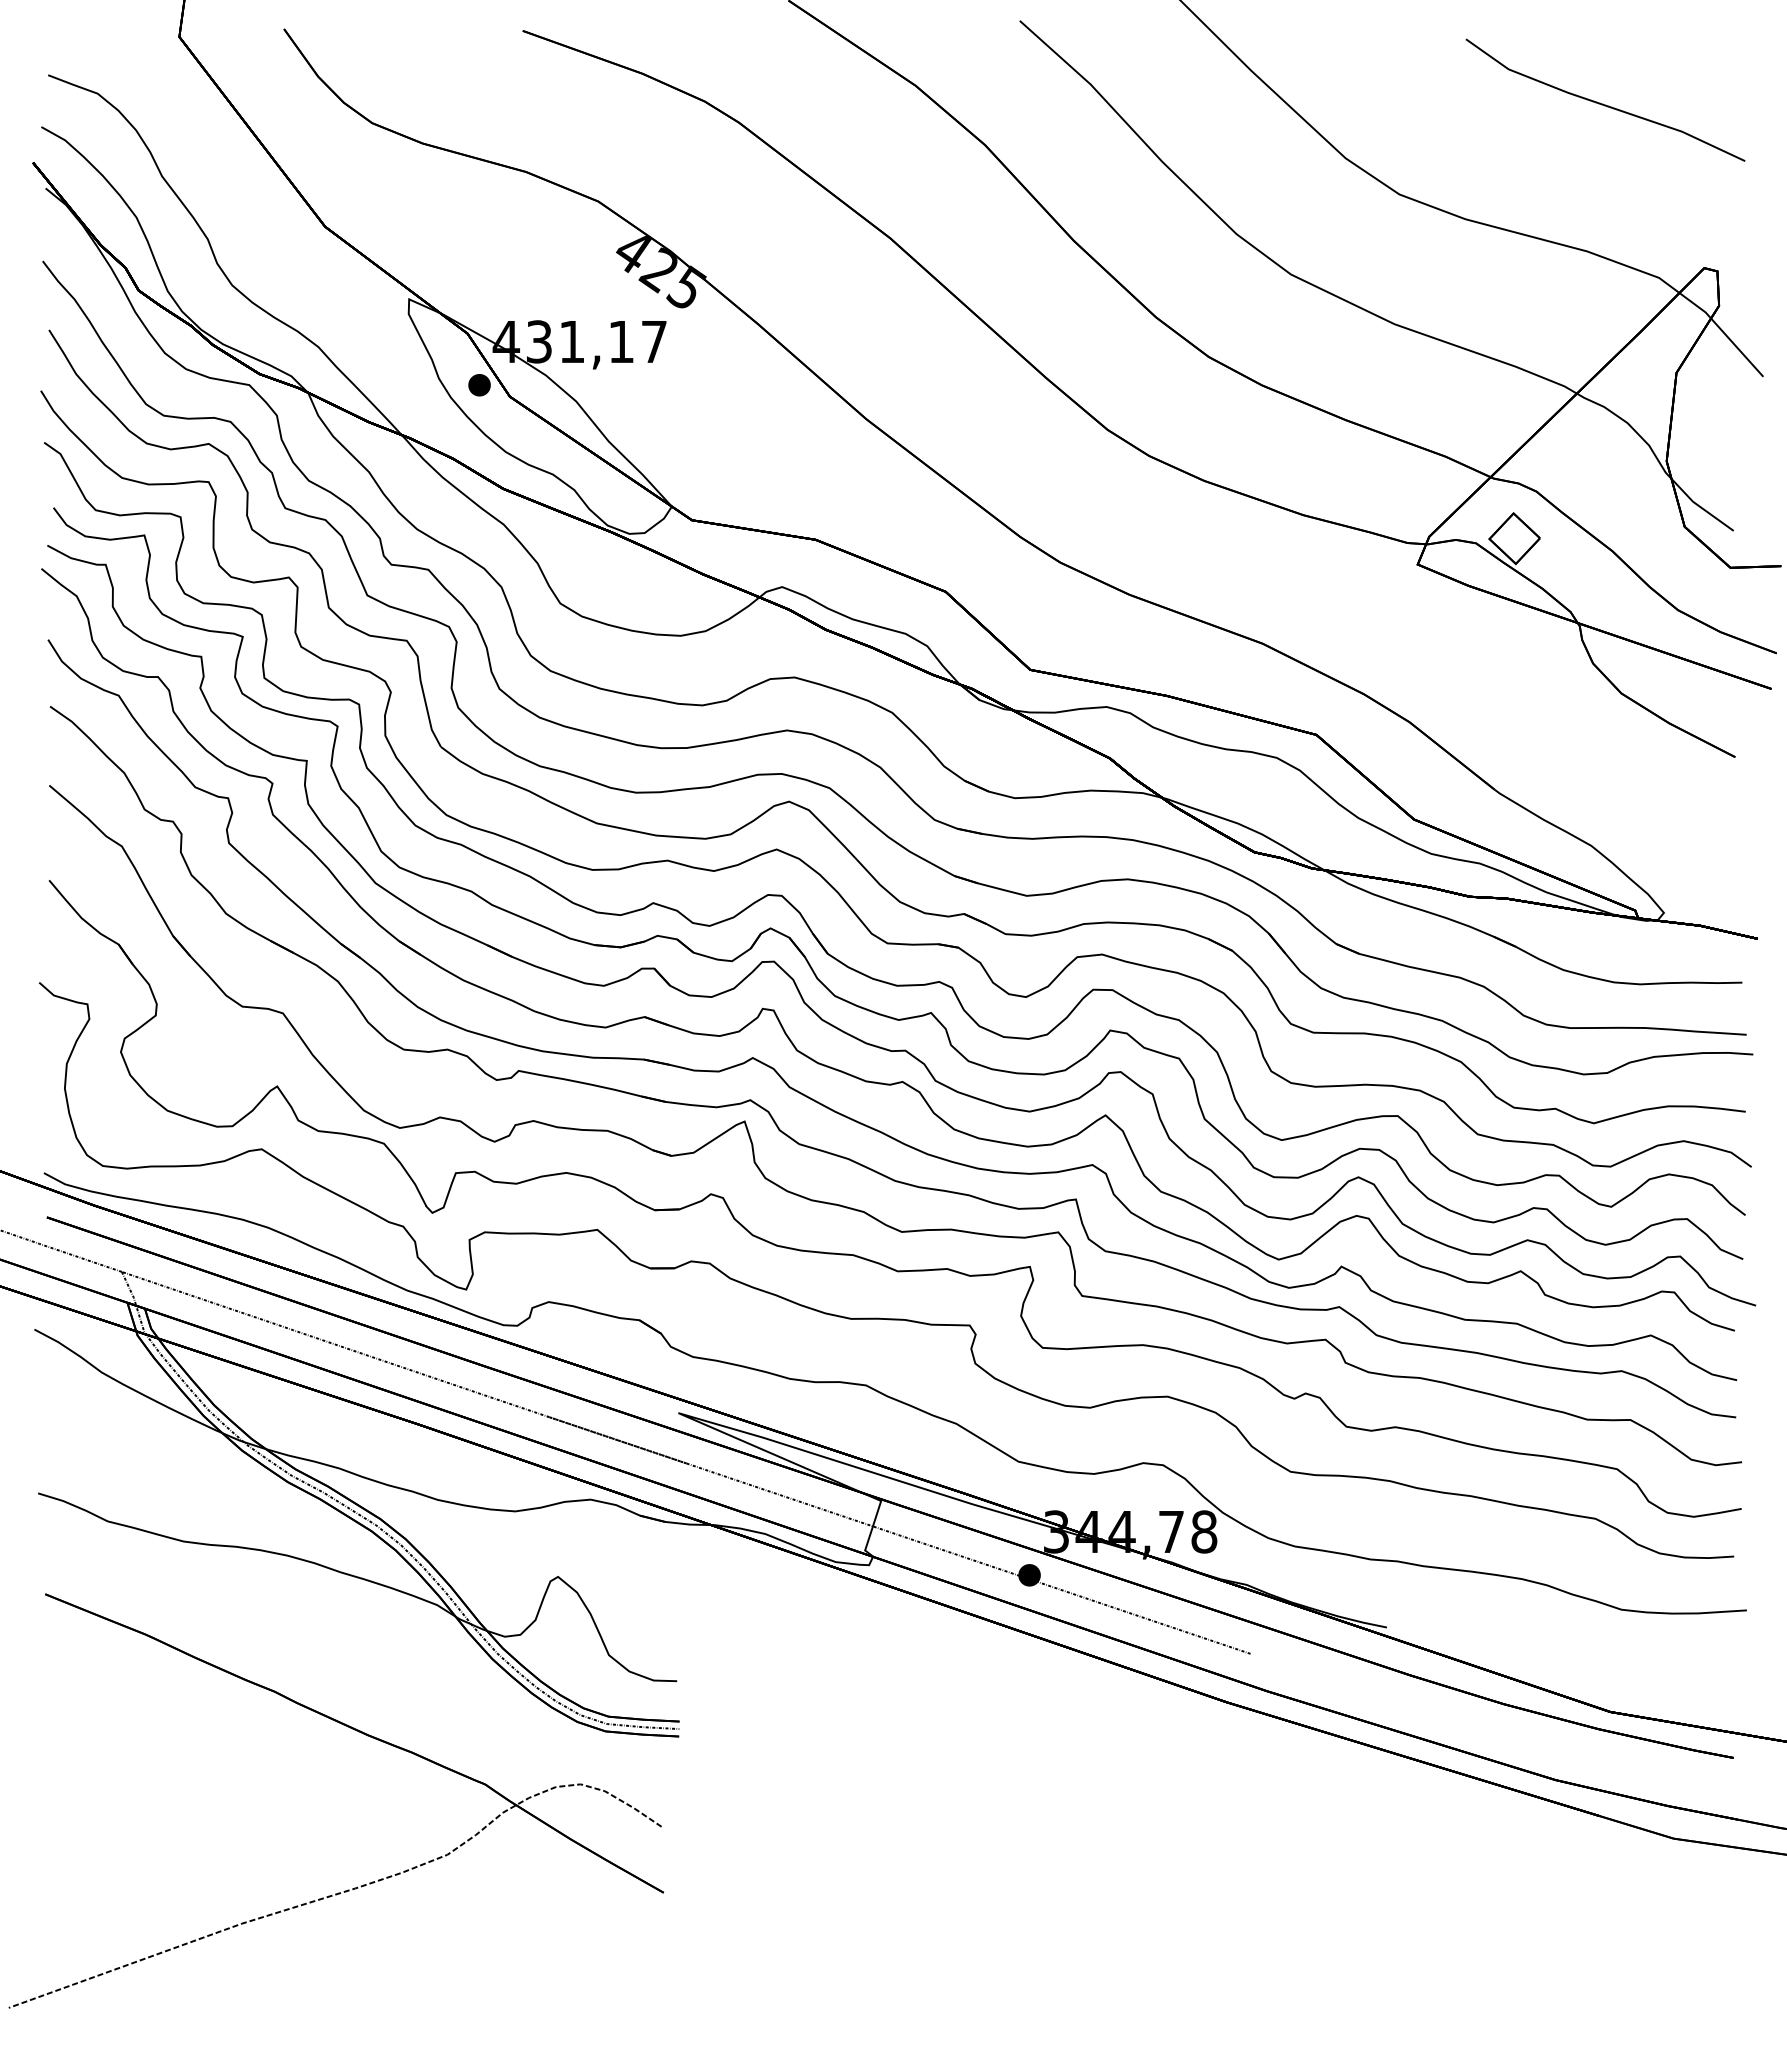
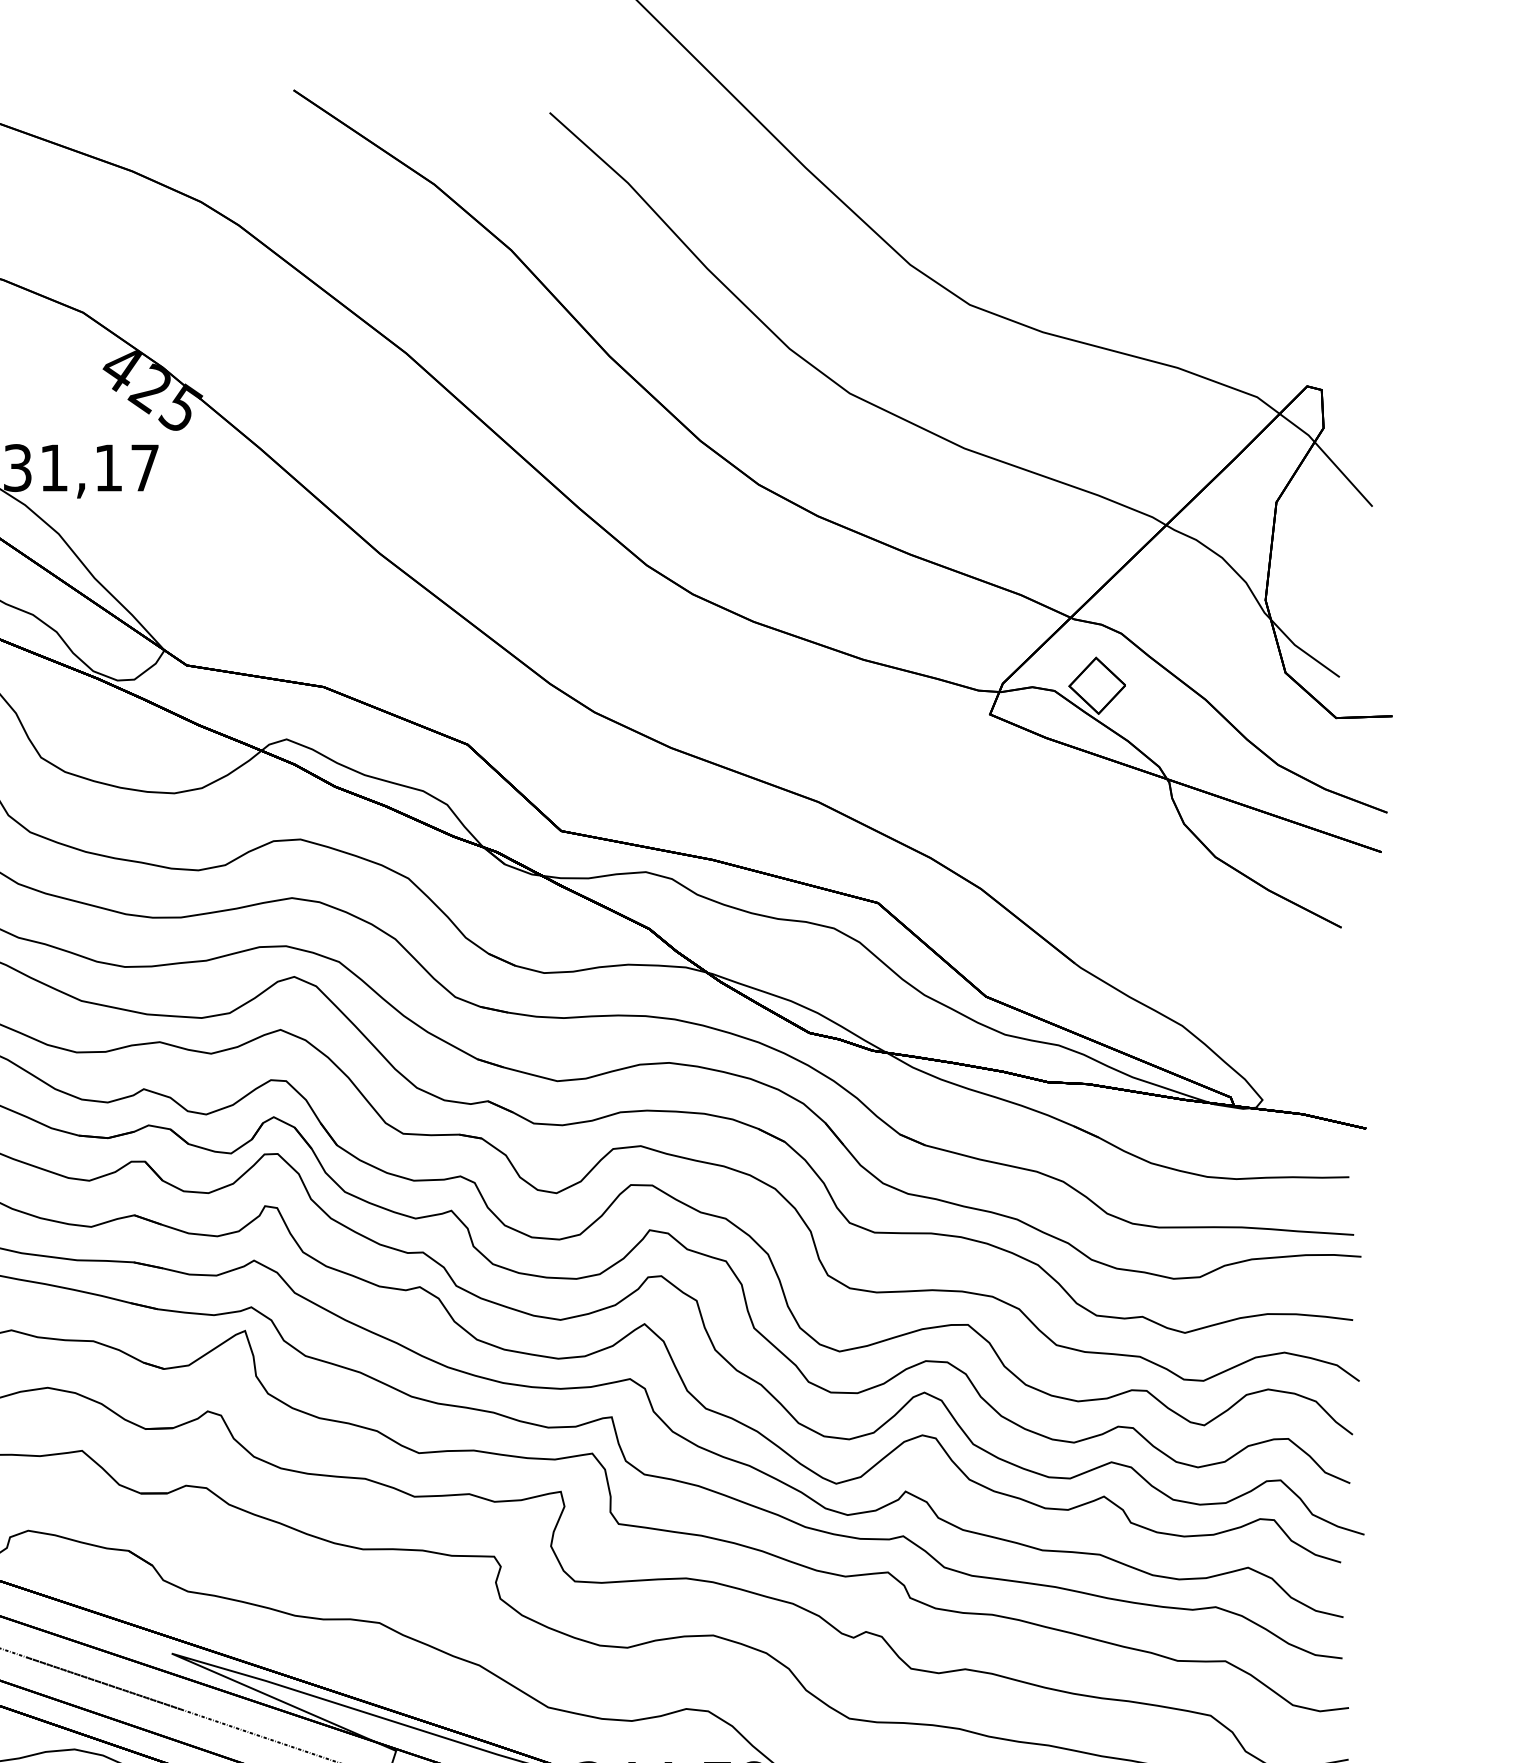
part: (1605, 99) -> (1197, 199), removed

